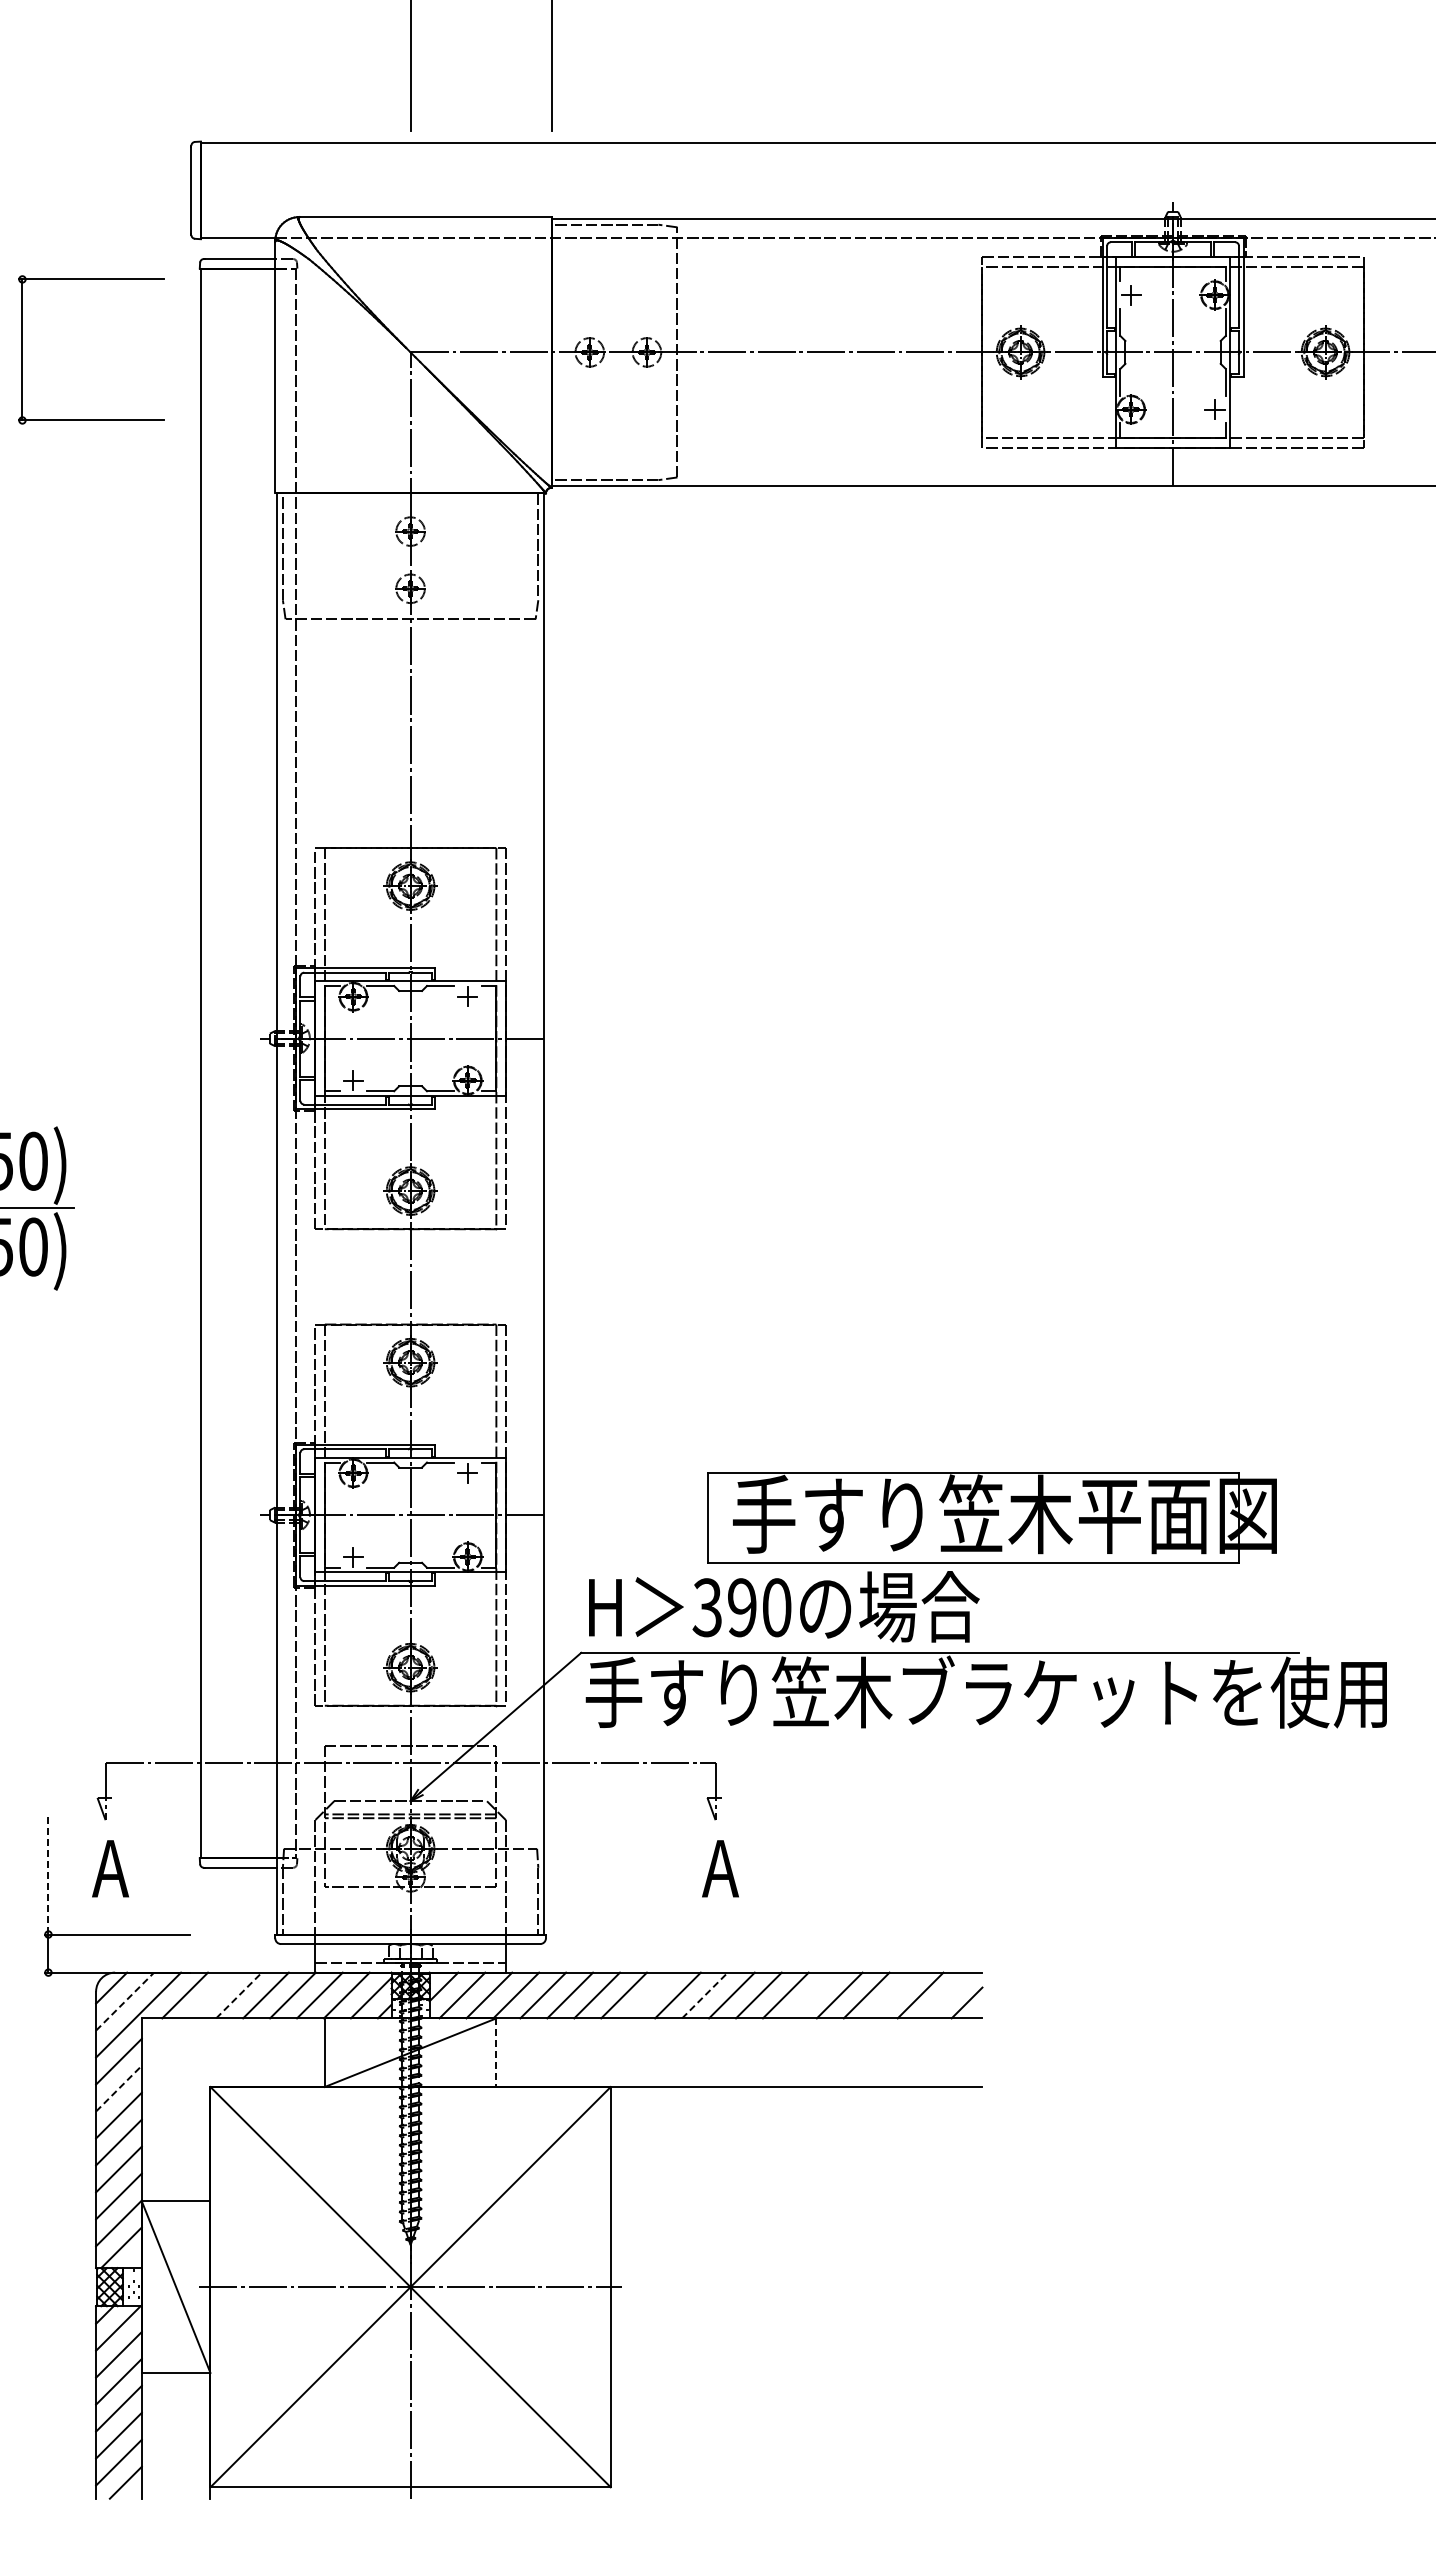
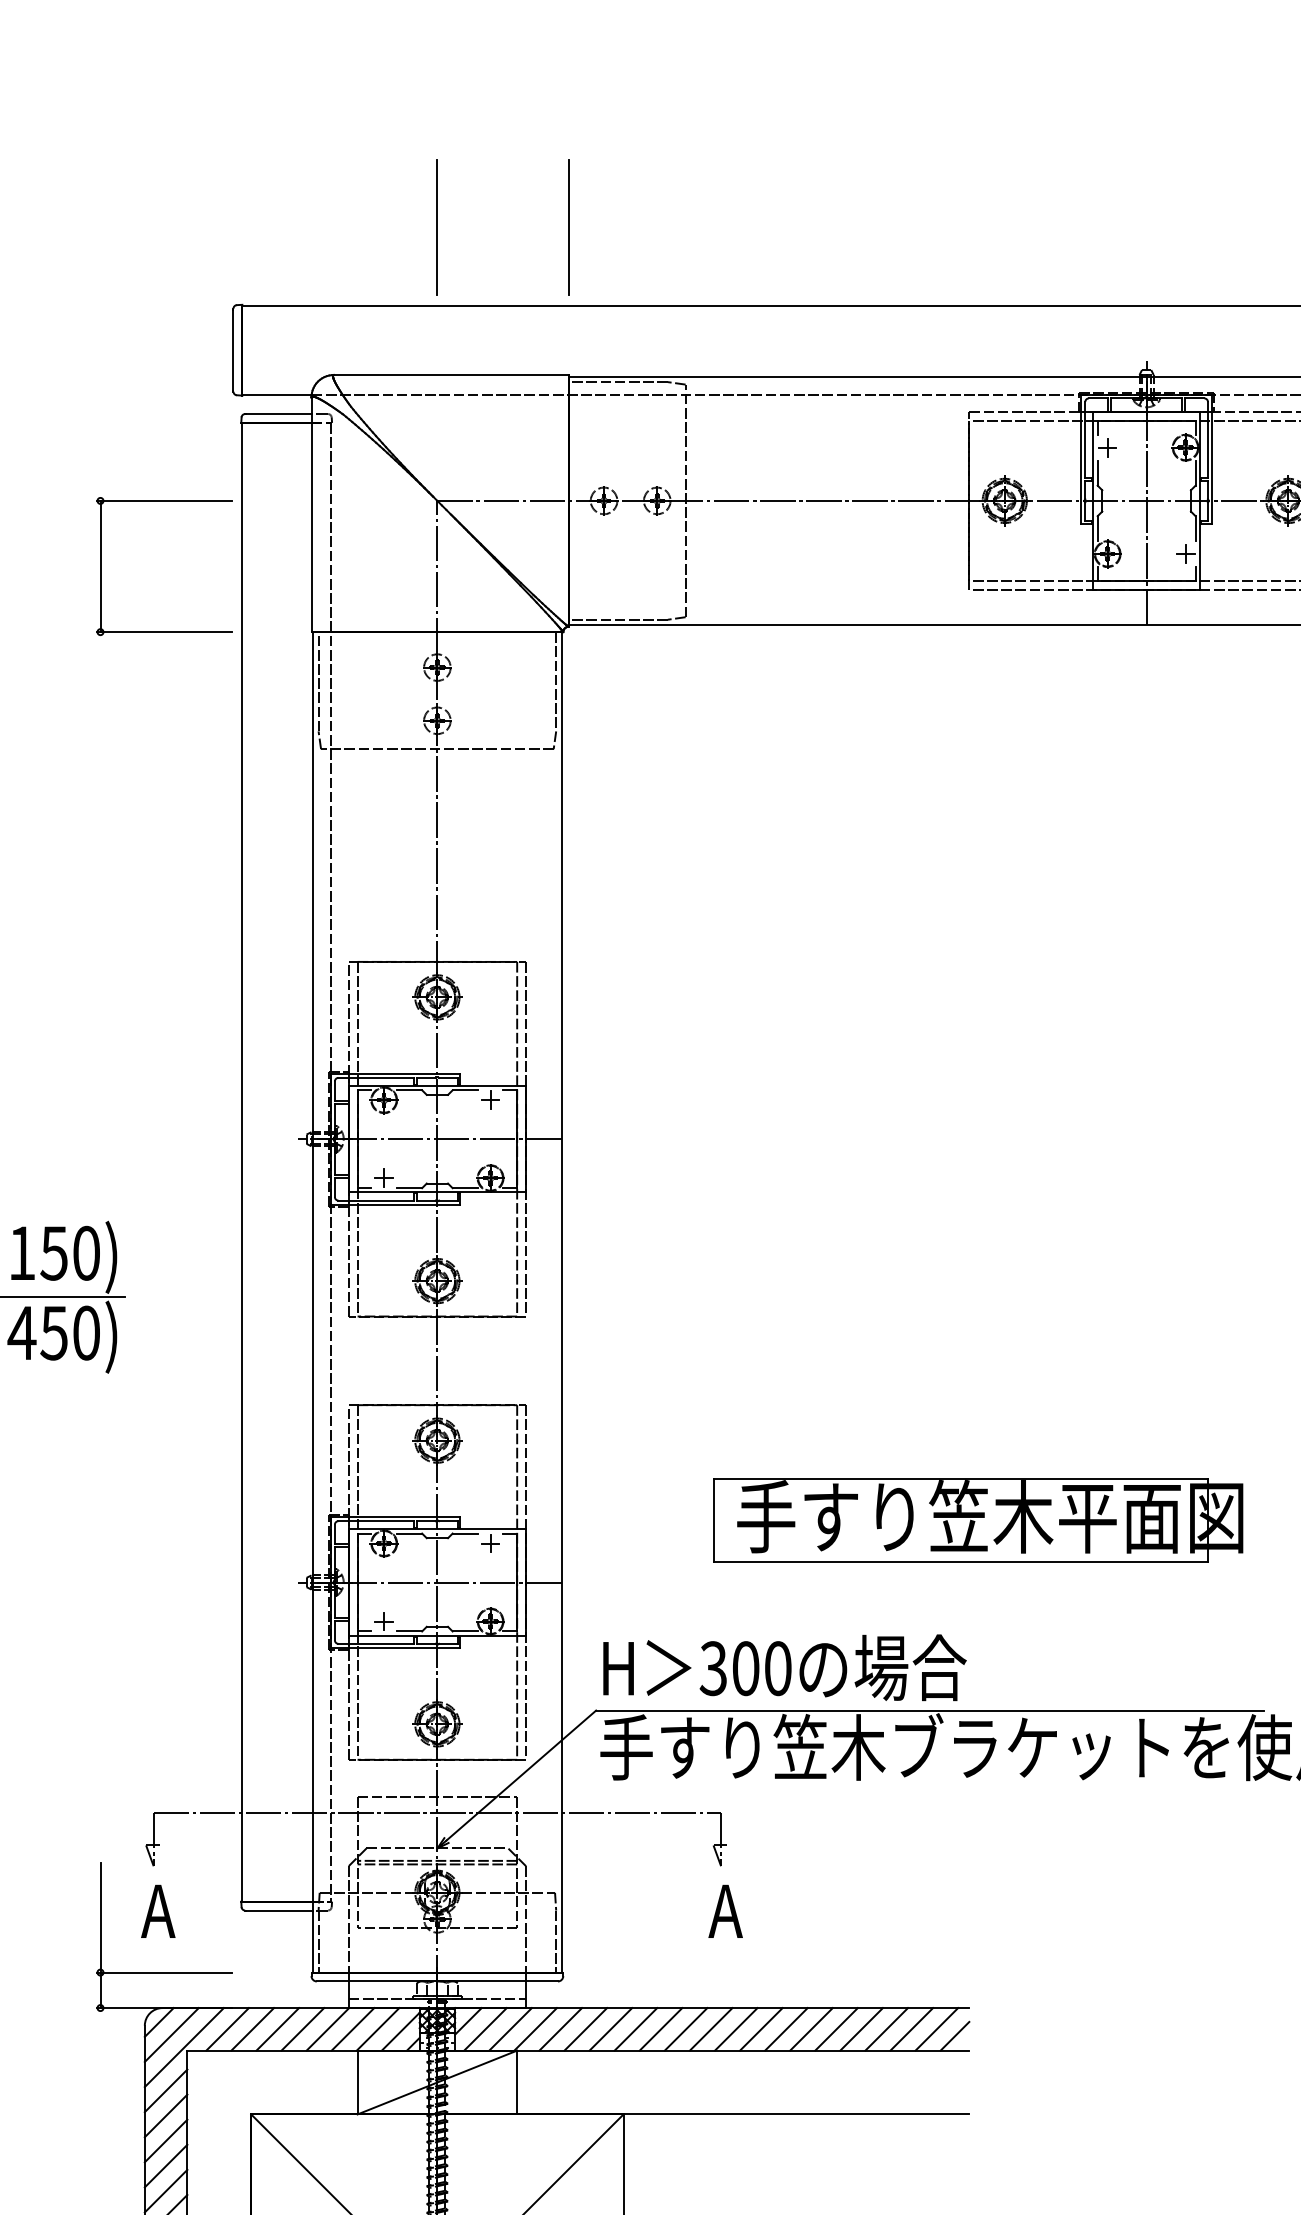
part: (22, 349) -> (100, 566), moved
part: (991, 1517) -> (977, 1519), moved
text: (742, 1607) -> (746, 1668), 390 -> 300
line: (48, 1875) -> (100, 1917), dashed -> solid
line: (211, 1995) -> (252, 2029), added
line: (239, 1995) -> (278, 2029), dashed -> solid
line: (650, 1995) -> (660, 2029), added
line: (705, 1995) -> (711, 2029), dashed -> solid
line: (812, 1995) -> (811, 2029), added
line: (893, 1995) -> (886, 2029), added
line: (947, 1995) -> (936, 2029), added
line: (125, 2001) -> (172, 2034), dashed -> solid
line: (496, 2053) -> (517, 2083), dashed -> solid
line: (119, 2088) -> (166, 2115), dashed -> solid

